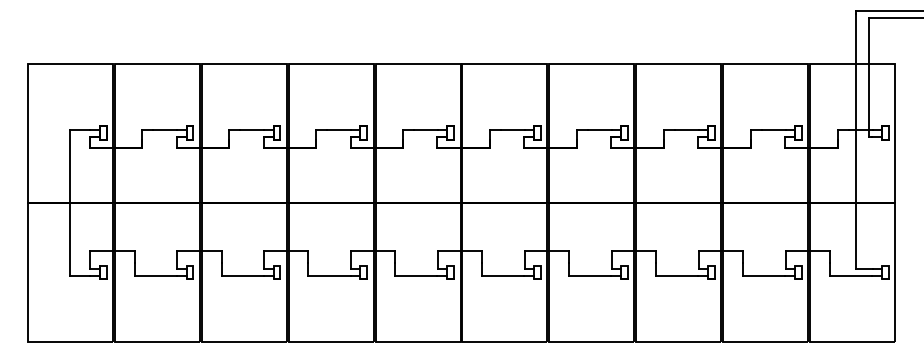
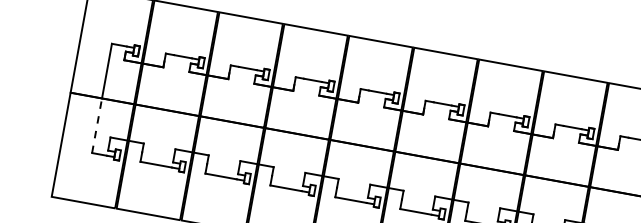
line: (69, 239) -> (96, 125), solid -> dashed

